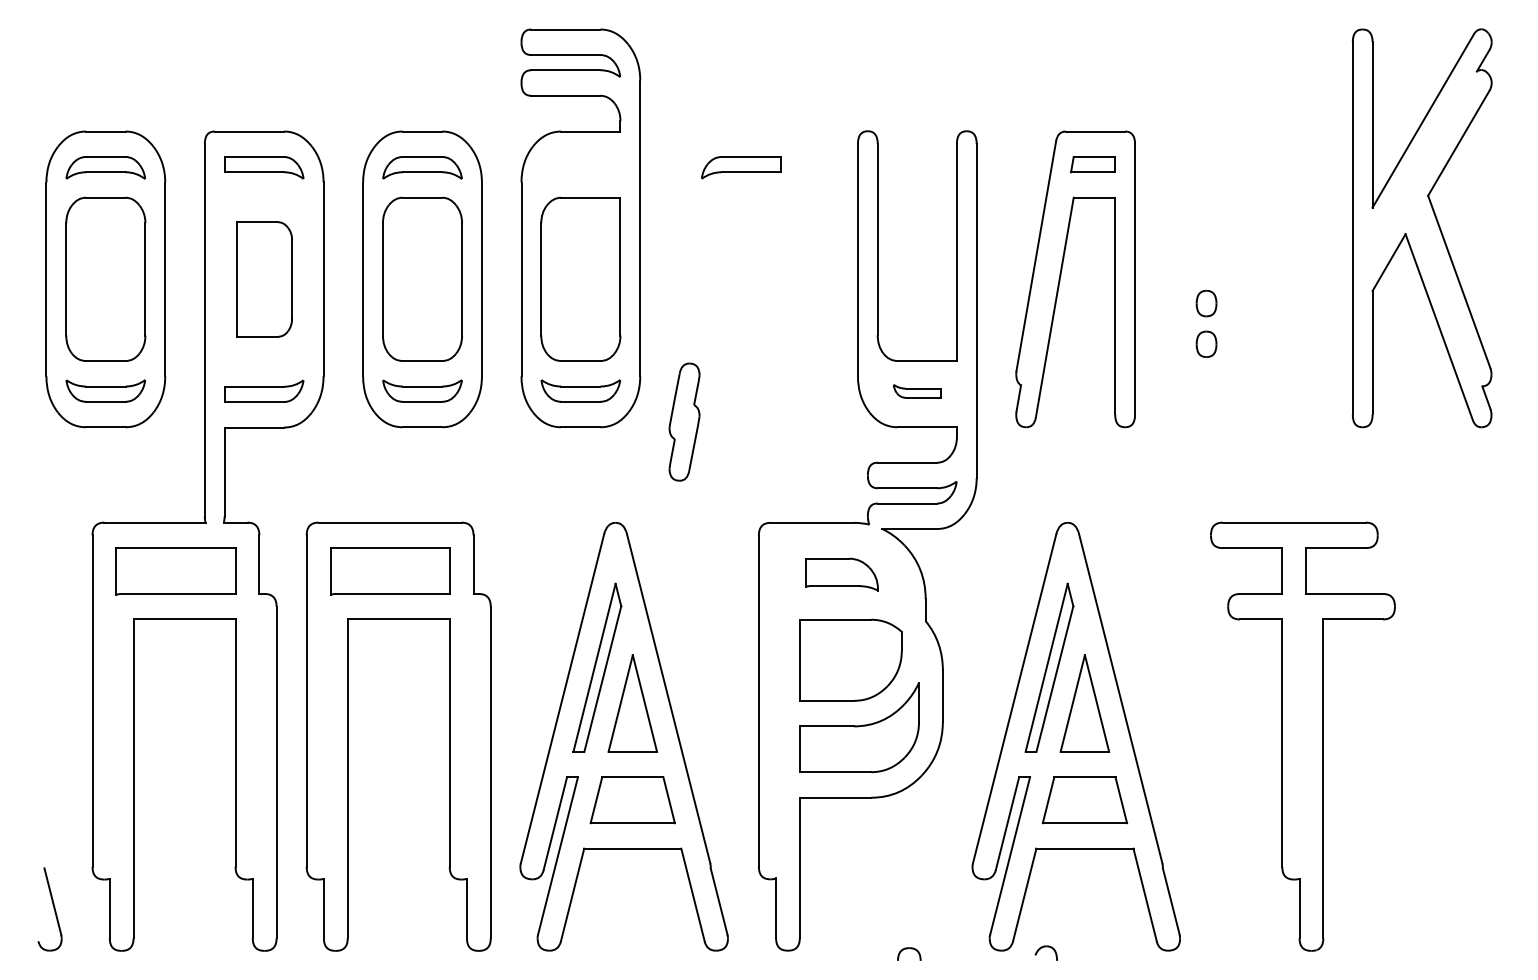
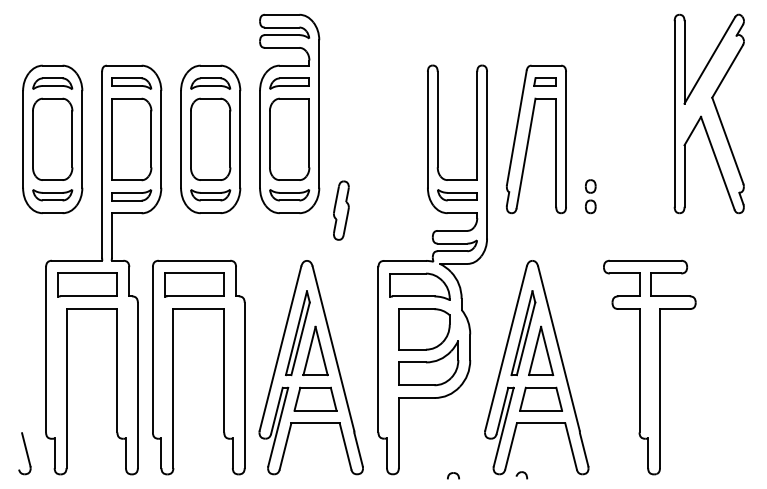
part: (740, 167) -> (289, 83), moved
part: (263, 279) -> (131, 139), size x1.43
part: (1206, 323) -> (590, 196), moved
part: (917, 391) -> (457, 195), size x1.67
part: (841, 574) -> (419, 286), size x1.67

